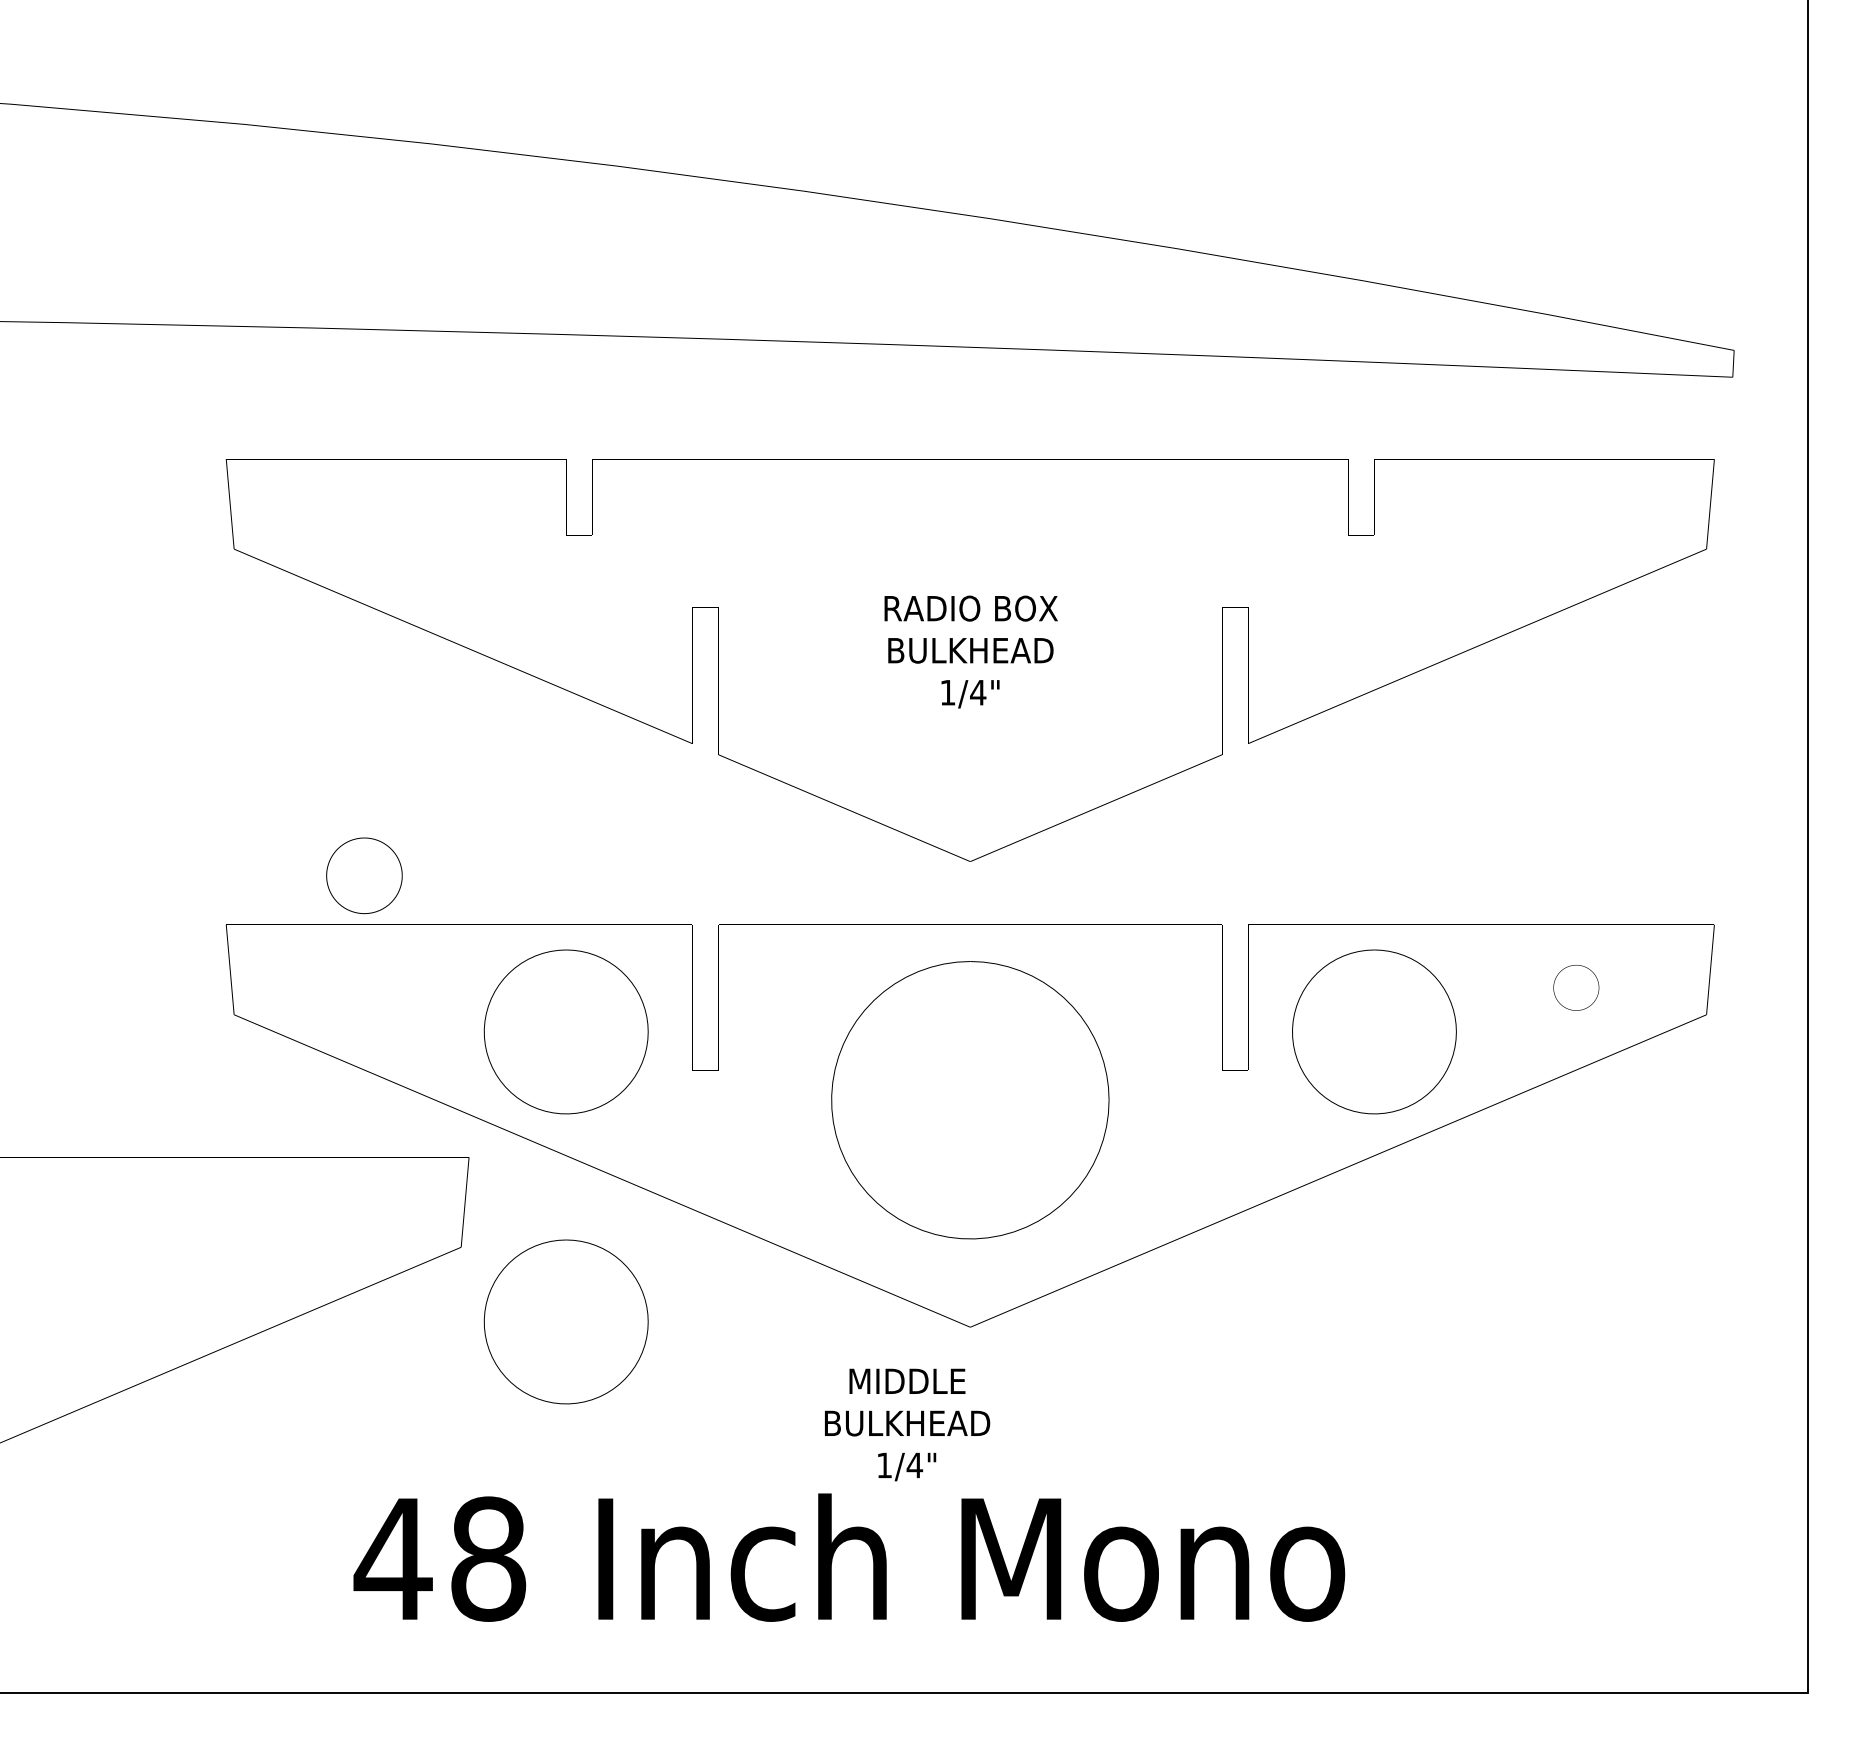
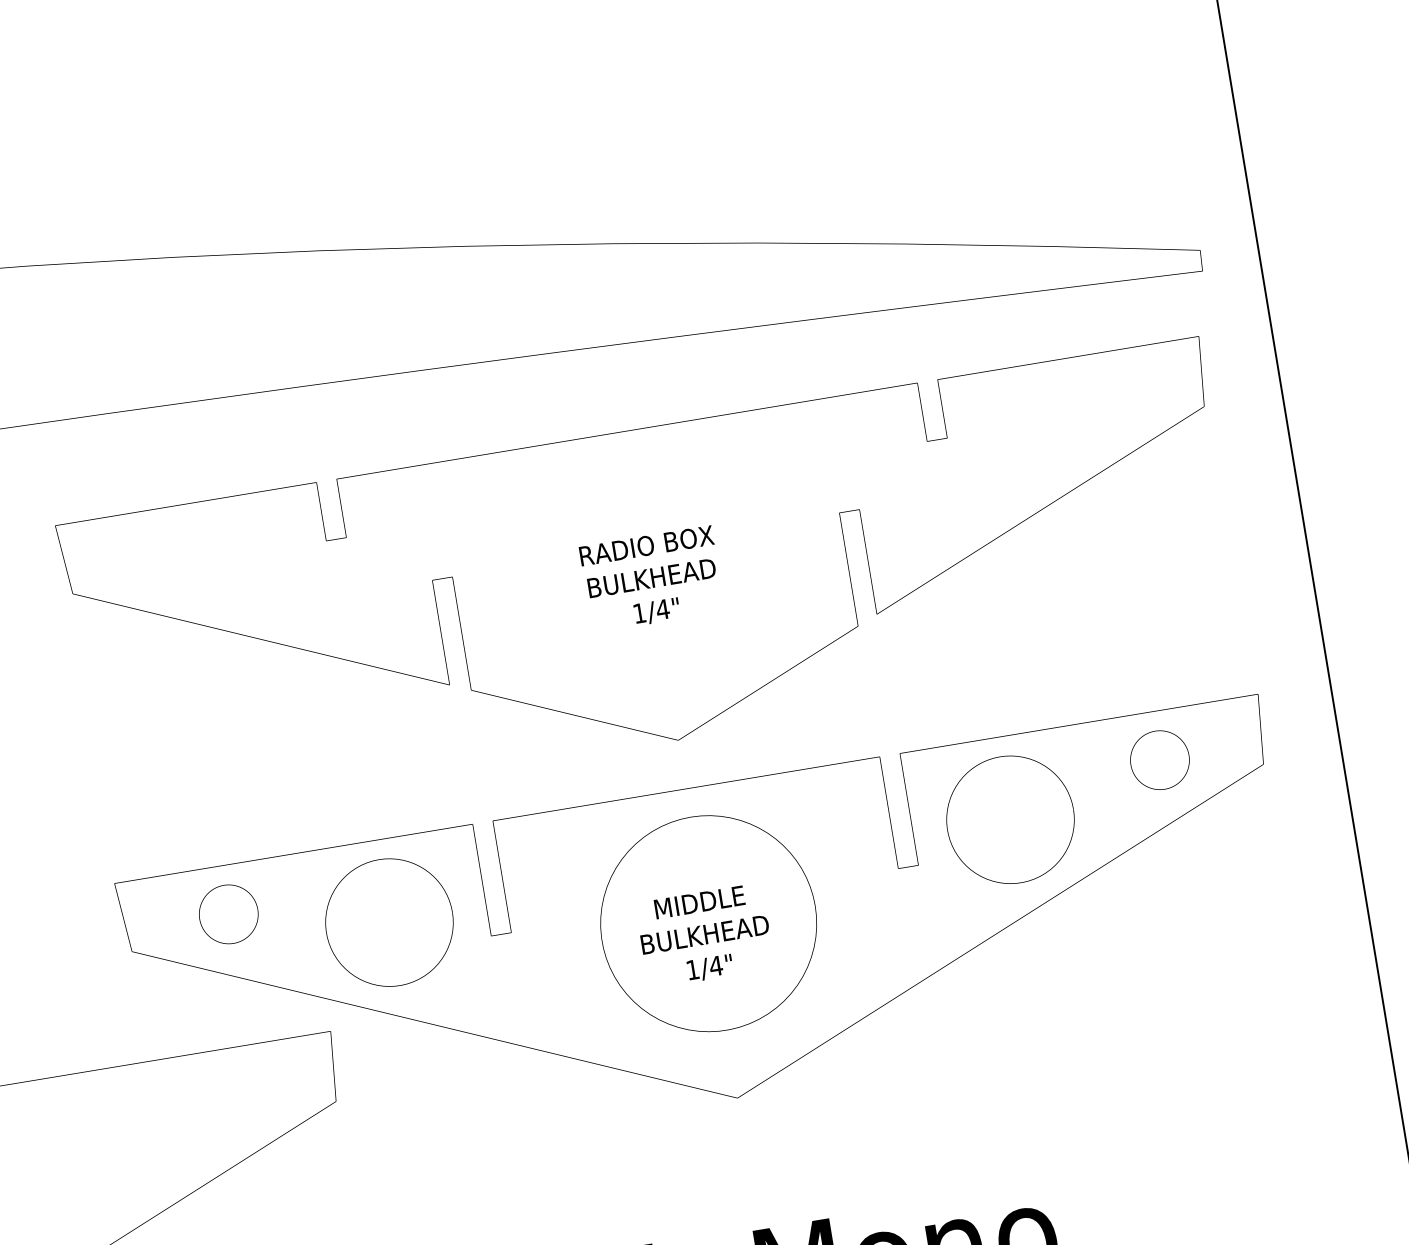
part: (364, 875) -> (228, 914), moved
part: (1576, 987) -> (1160, 759), size x1.67
part: (565, 1321) -> (425, 1145), removed
text: (907, 1424) -> (705, 935), moved

